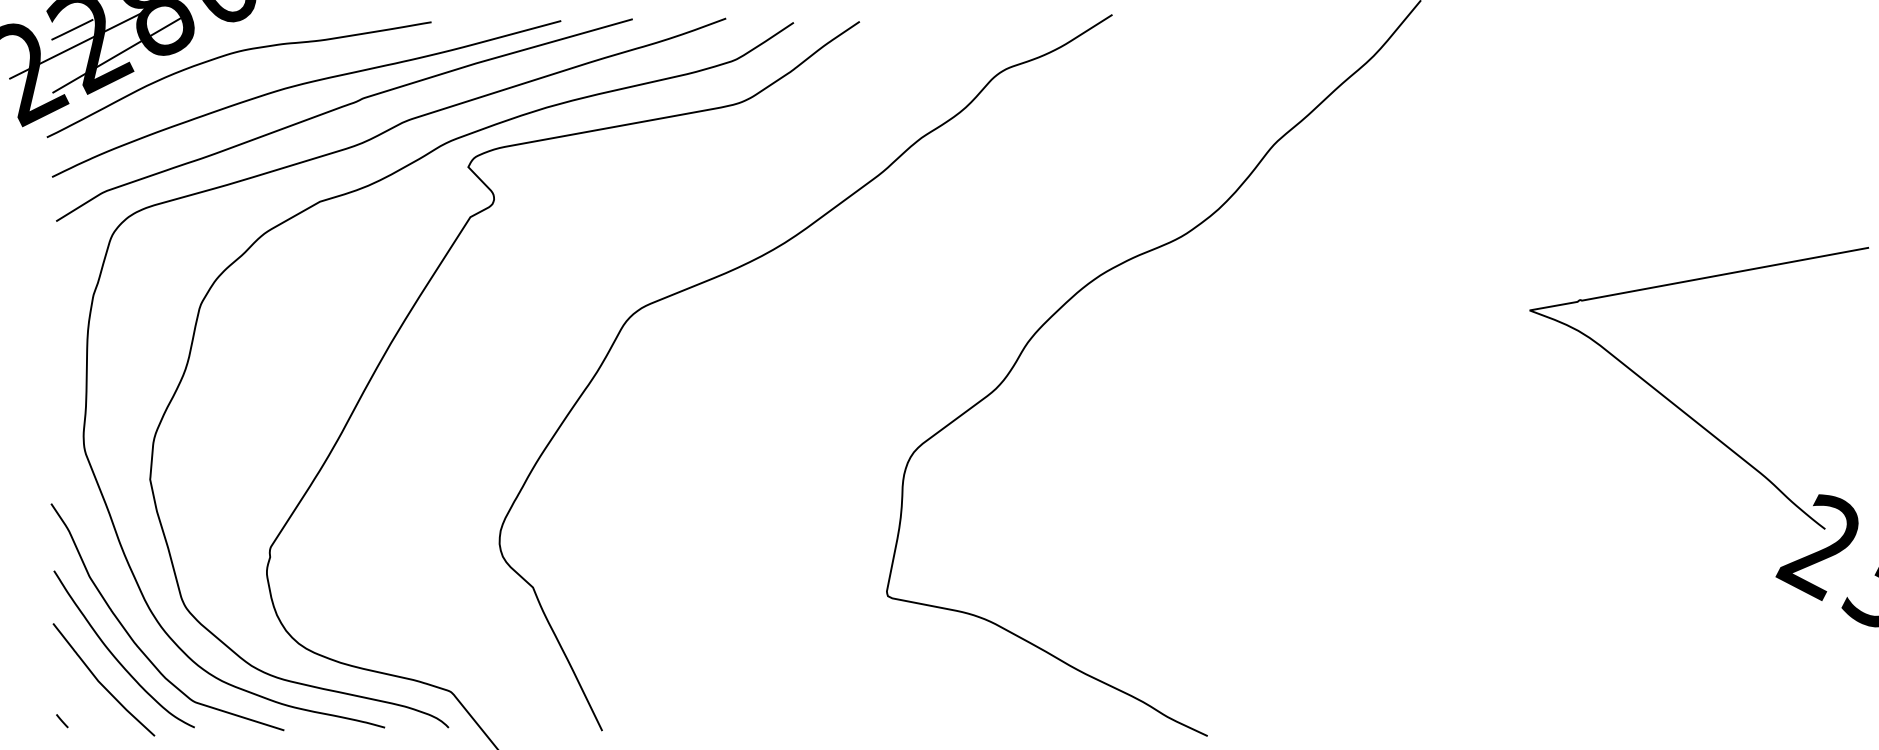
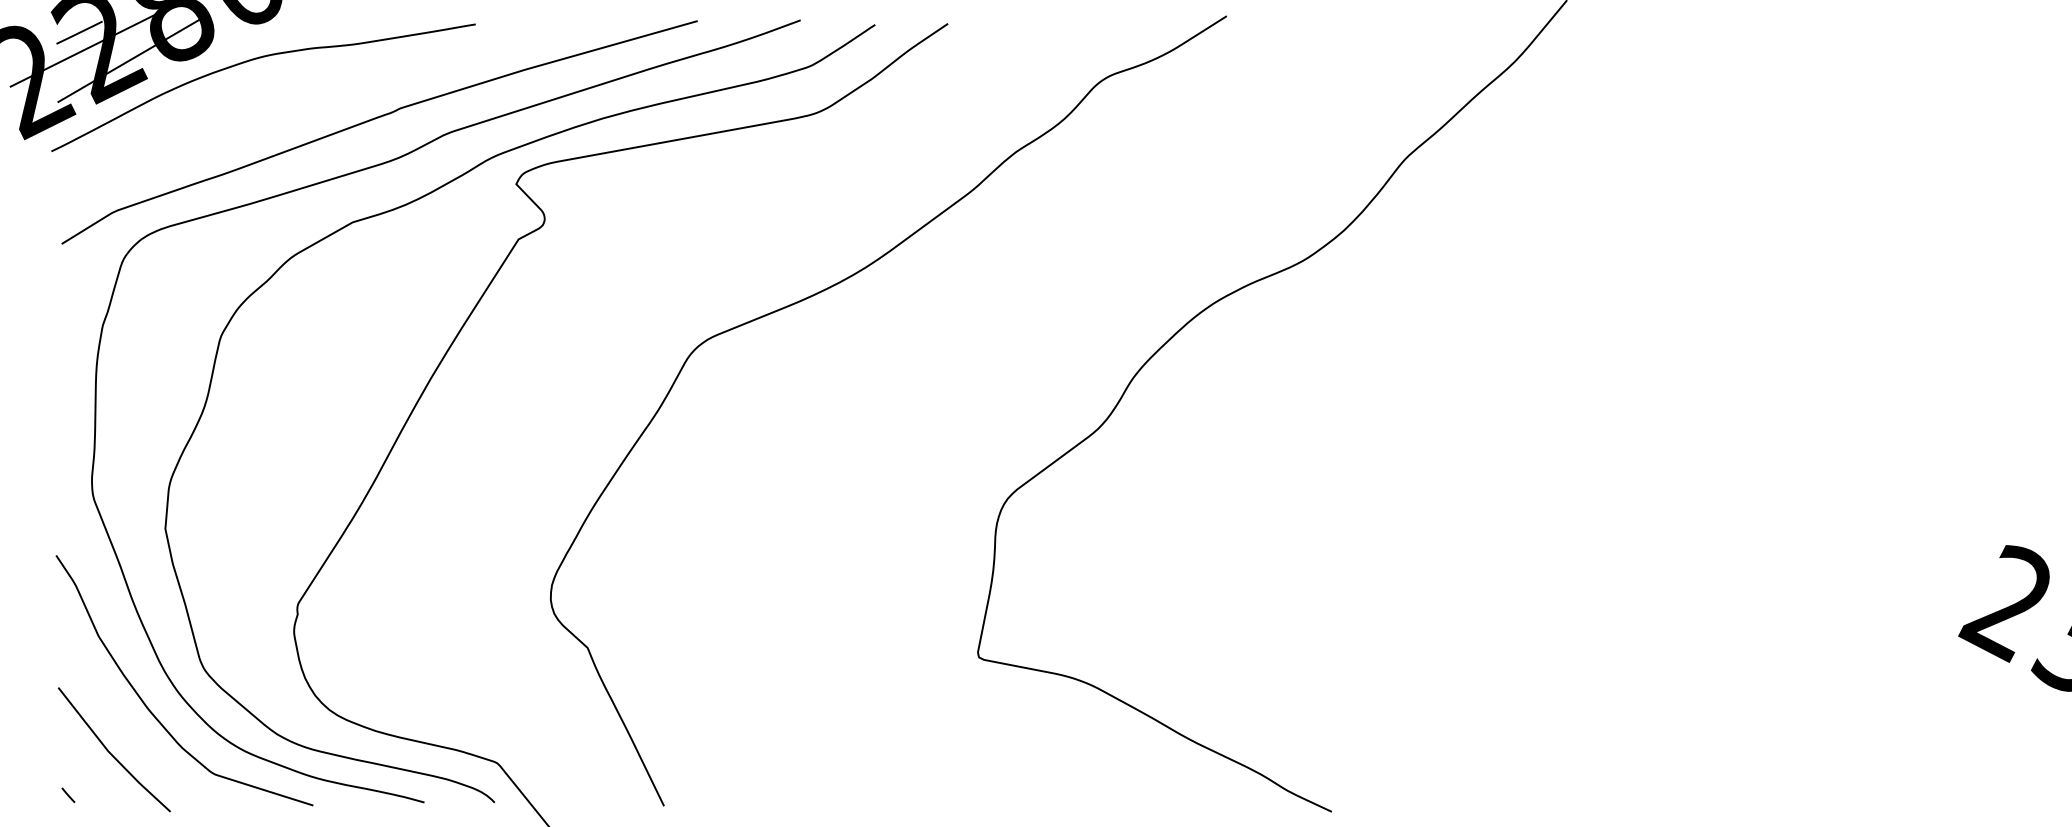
curve: (303, 84) -> (334, 93), removed
curve: (1683, 410) -> (1856, 452), removed
curve: (115, 656) -> (127, 724), removed

